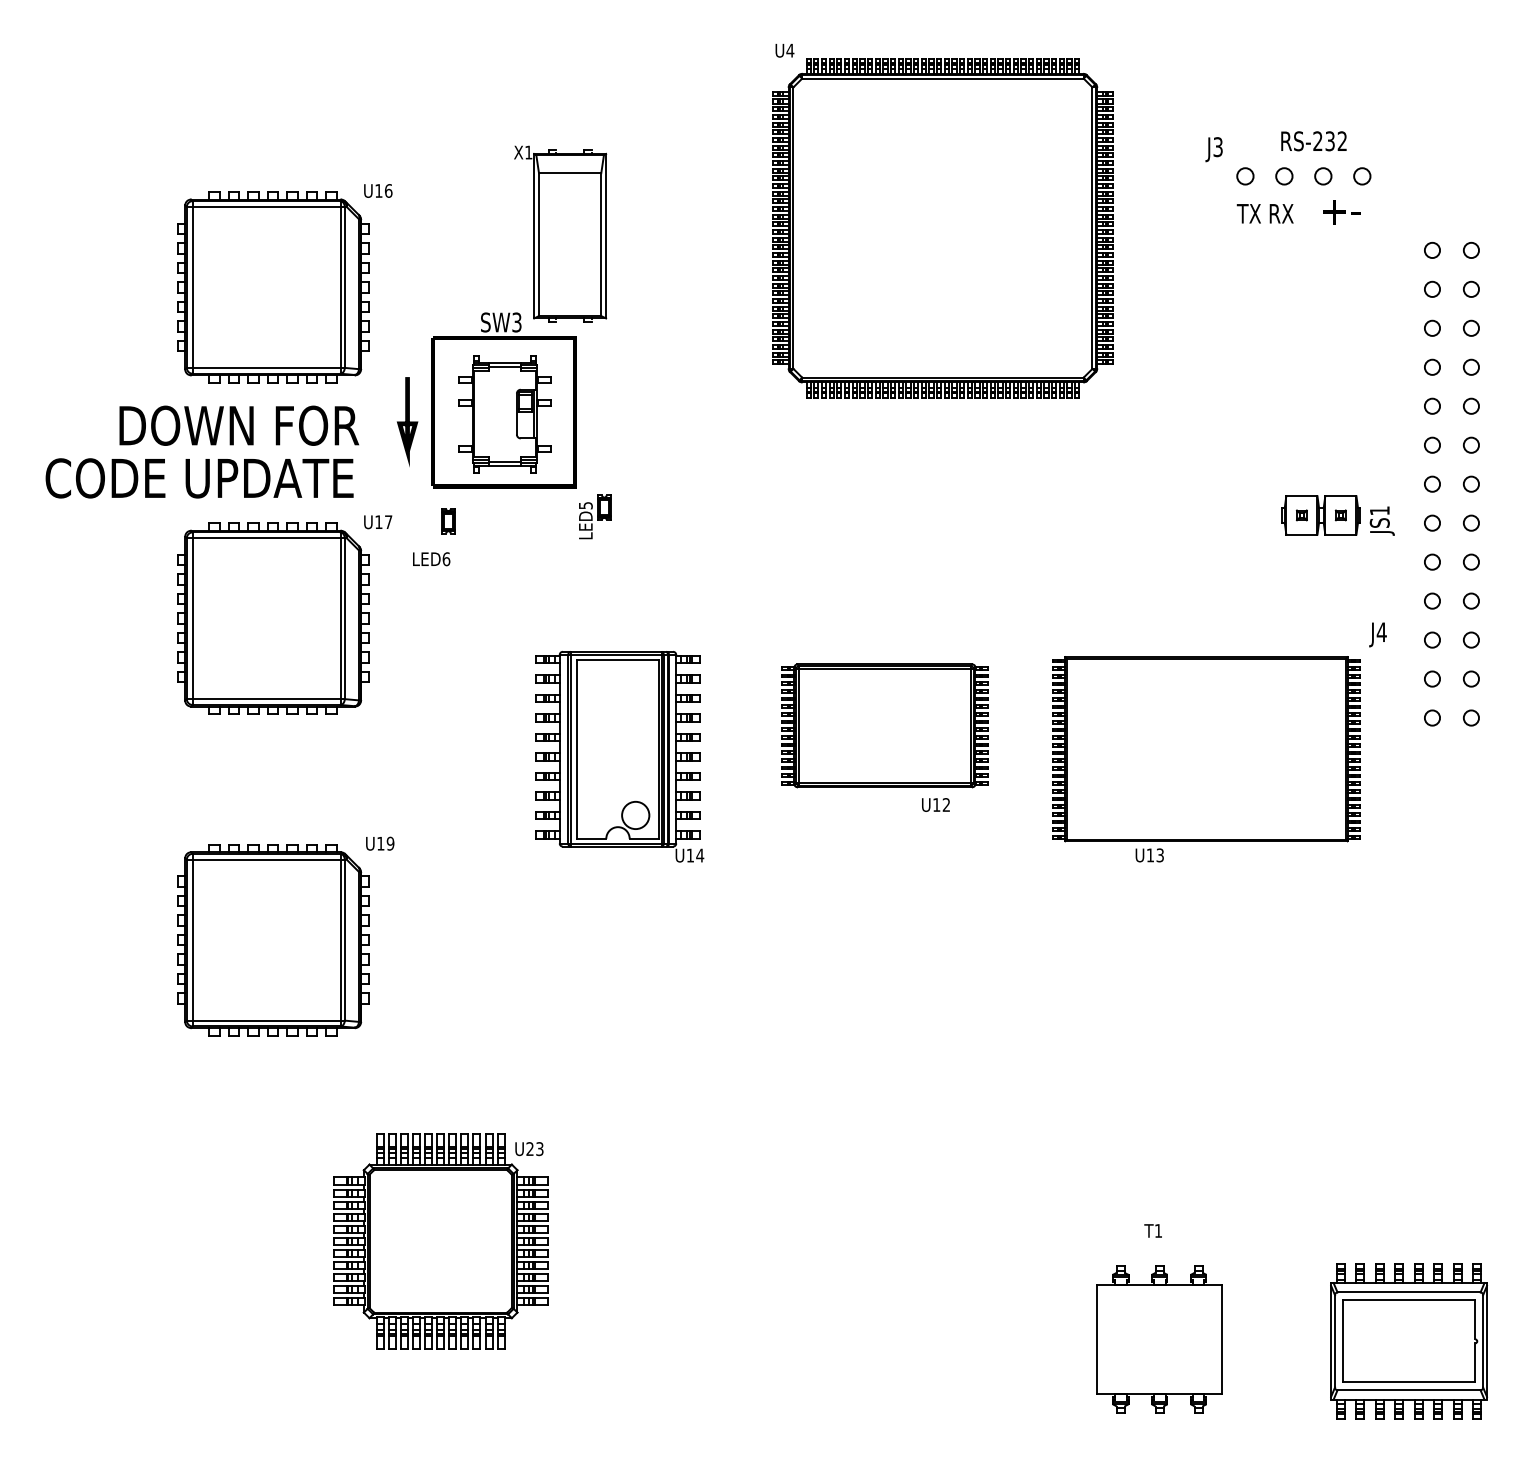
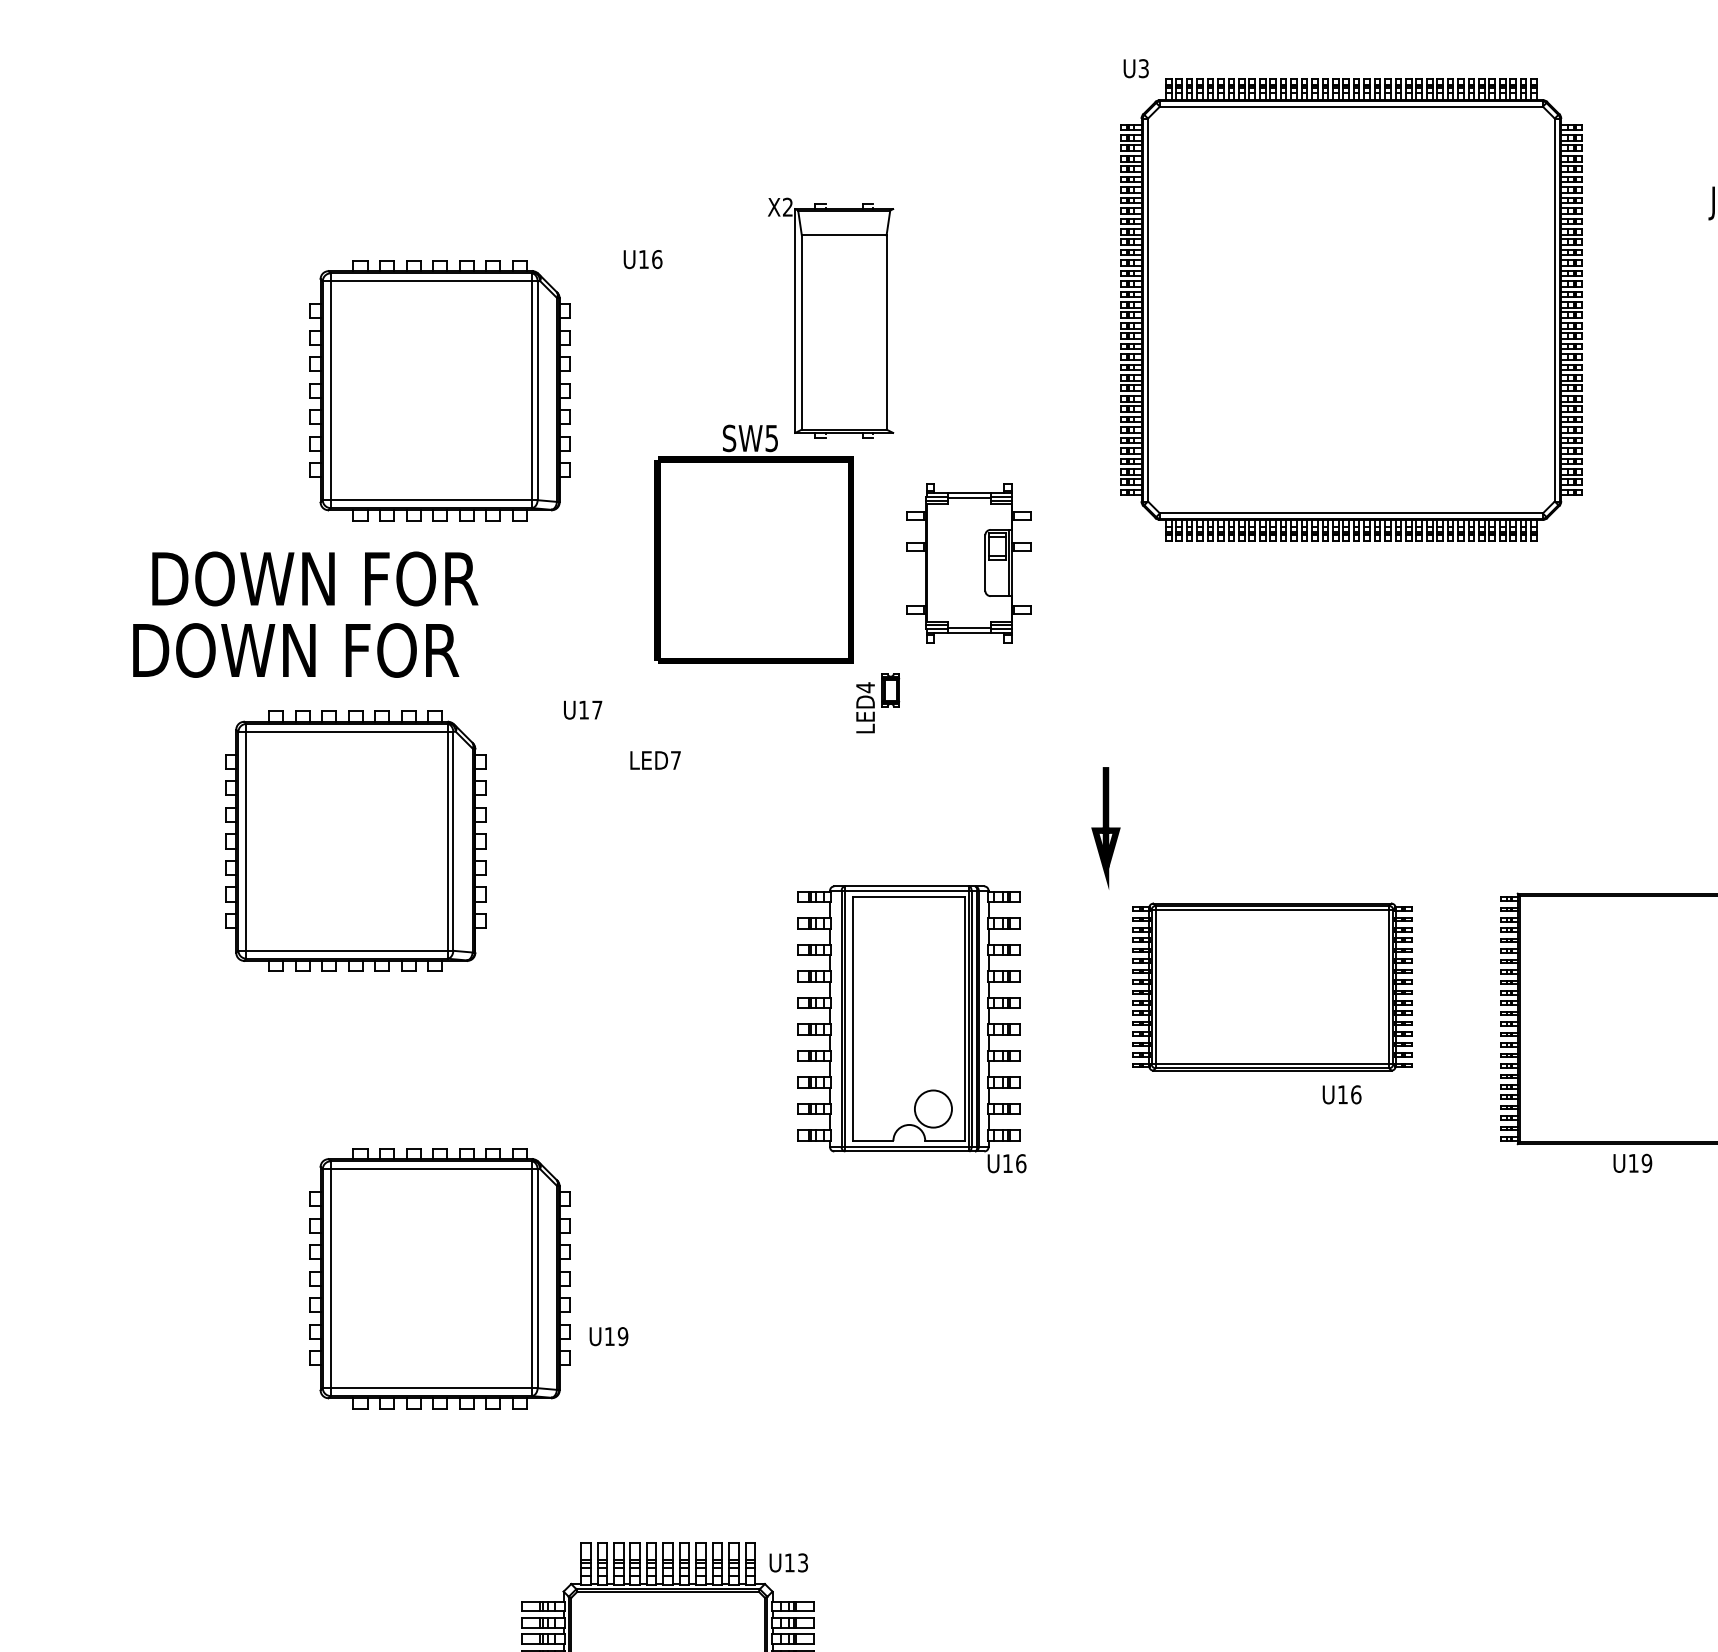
text: (790, 50) -> (1143, 68), U4 -> U3
text: (528, 152) -> (787, 207), X1 -> X2
text: (378, 190) -> (643, 258), moved
line: (606, 235) -> (893, 320), removed
text: (516, 321) -> (771, 437), SW3 -> SW5
part: (504, 414) -> (968, 563), moved
line: (407, 421) -> (1105, 827), moved
text: (238, 425) -> (314, 578), moved
text: (199, 478) -> (339, 650), CODE UPDATE -> DOWN FOR
text: (585, 505) -> (865, 687), LED5 -> LED4
part: (448, 521) -> (678, 709), removed
text: (446, 559) -> (676, 760), LED6 -> LED7
part: (273, 618) -> (356, 841), moved
text: (946, 804) -> (1356, 1094), U12 -> U16
text: (380, 843) -> (609, 1336), moved
text: (700, 855) -> (1021, 1163), U14 -> U16
text: (1160, 855) -> (1647, 1163), U13 -> U19
text: (529, 1148) -> (788, 1562), U23 -> U13

